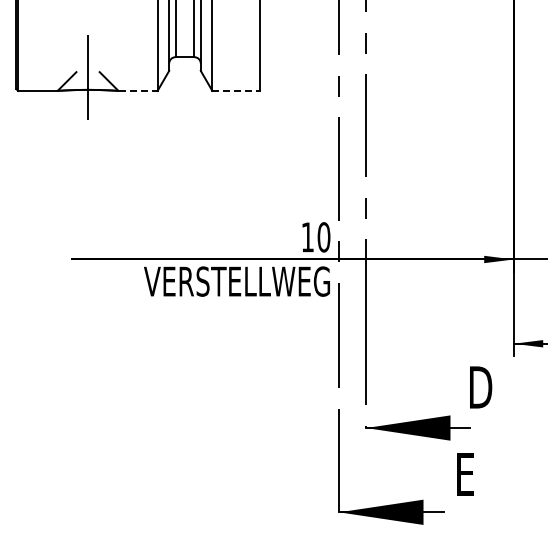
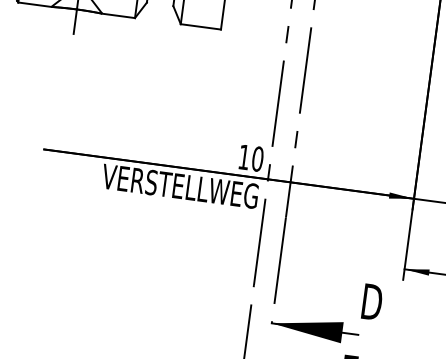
line: (138, 90) -> (119, 15), dashed -> solid
line: (236, 90) -> (201, 26), dashed -> solid

